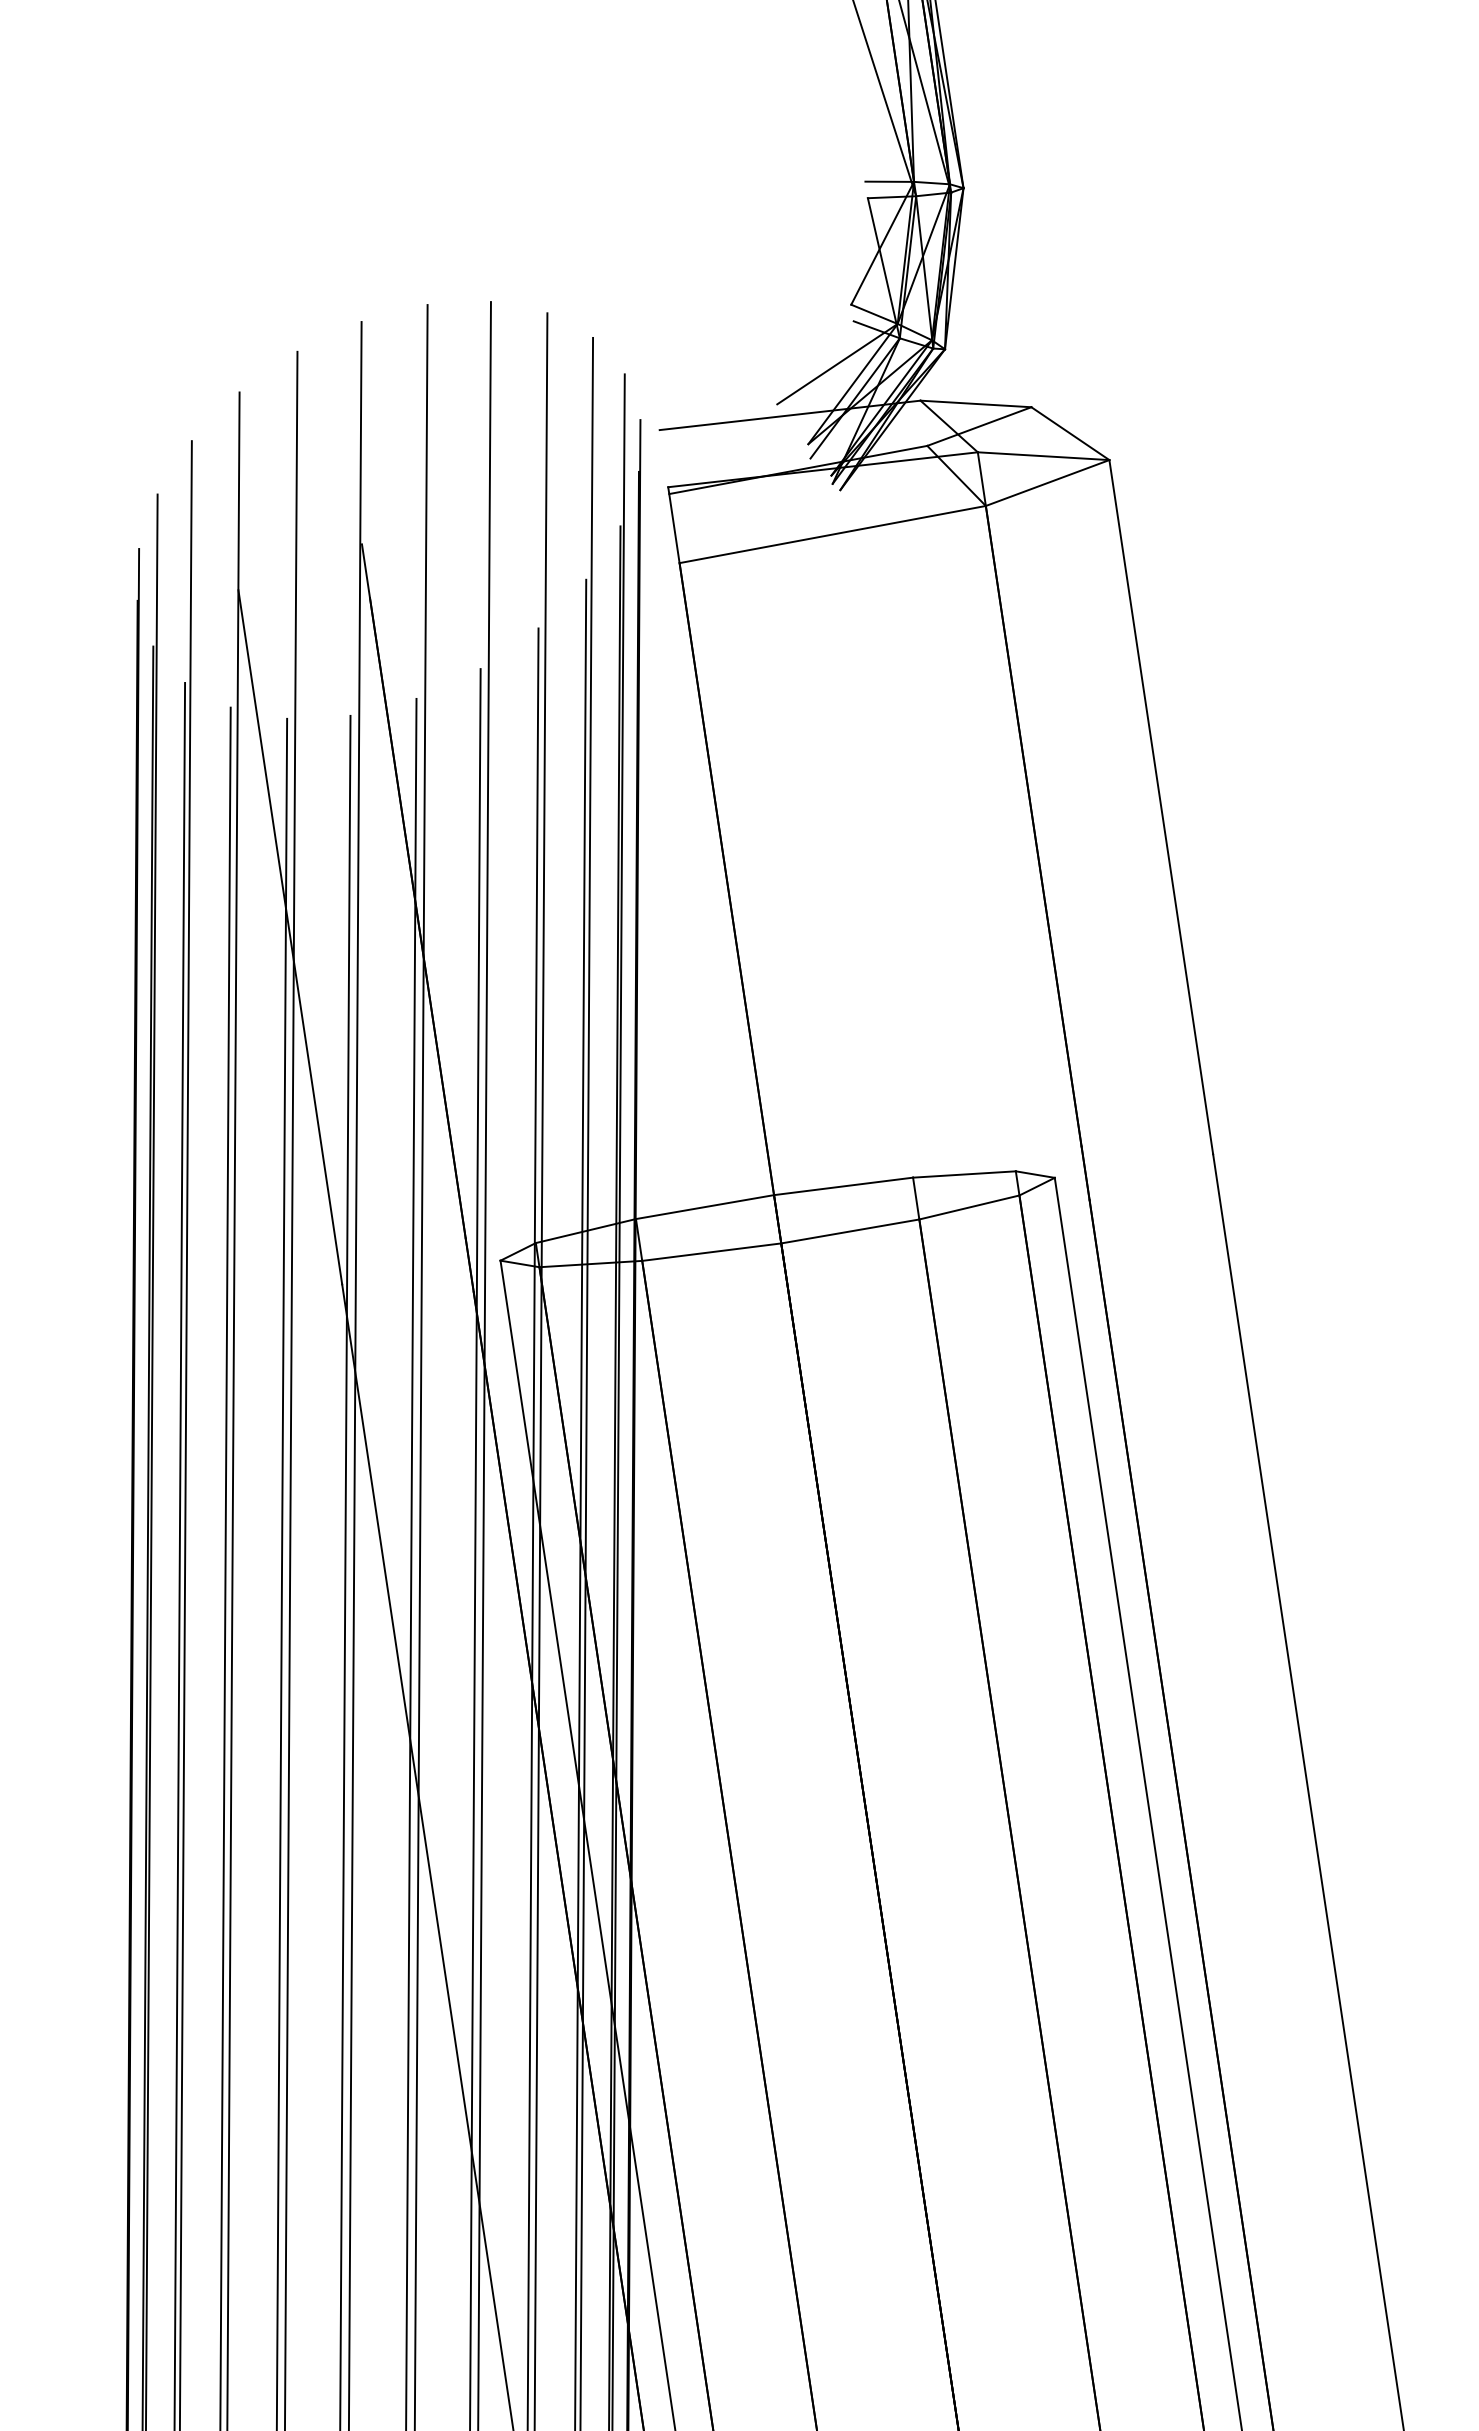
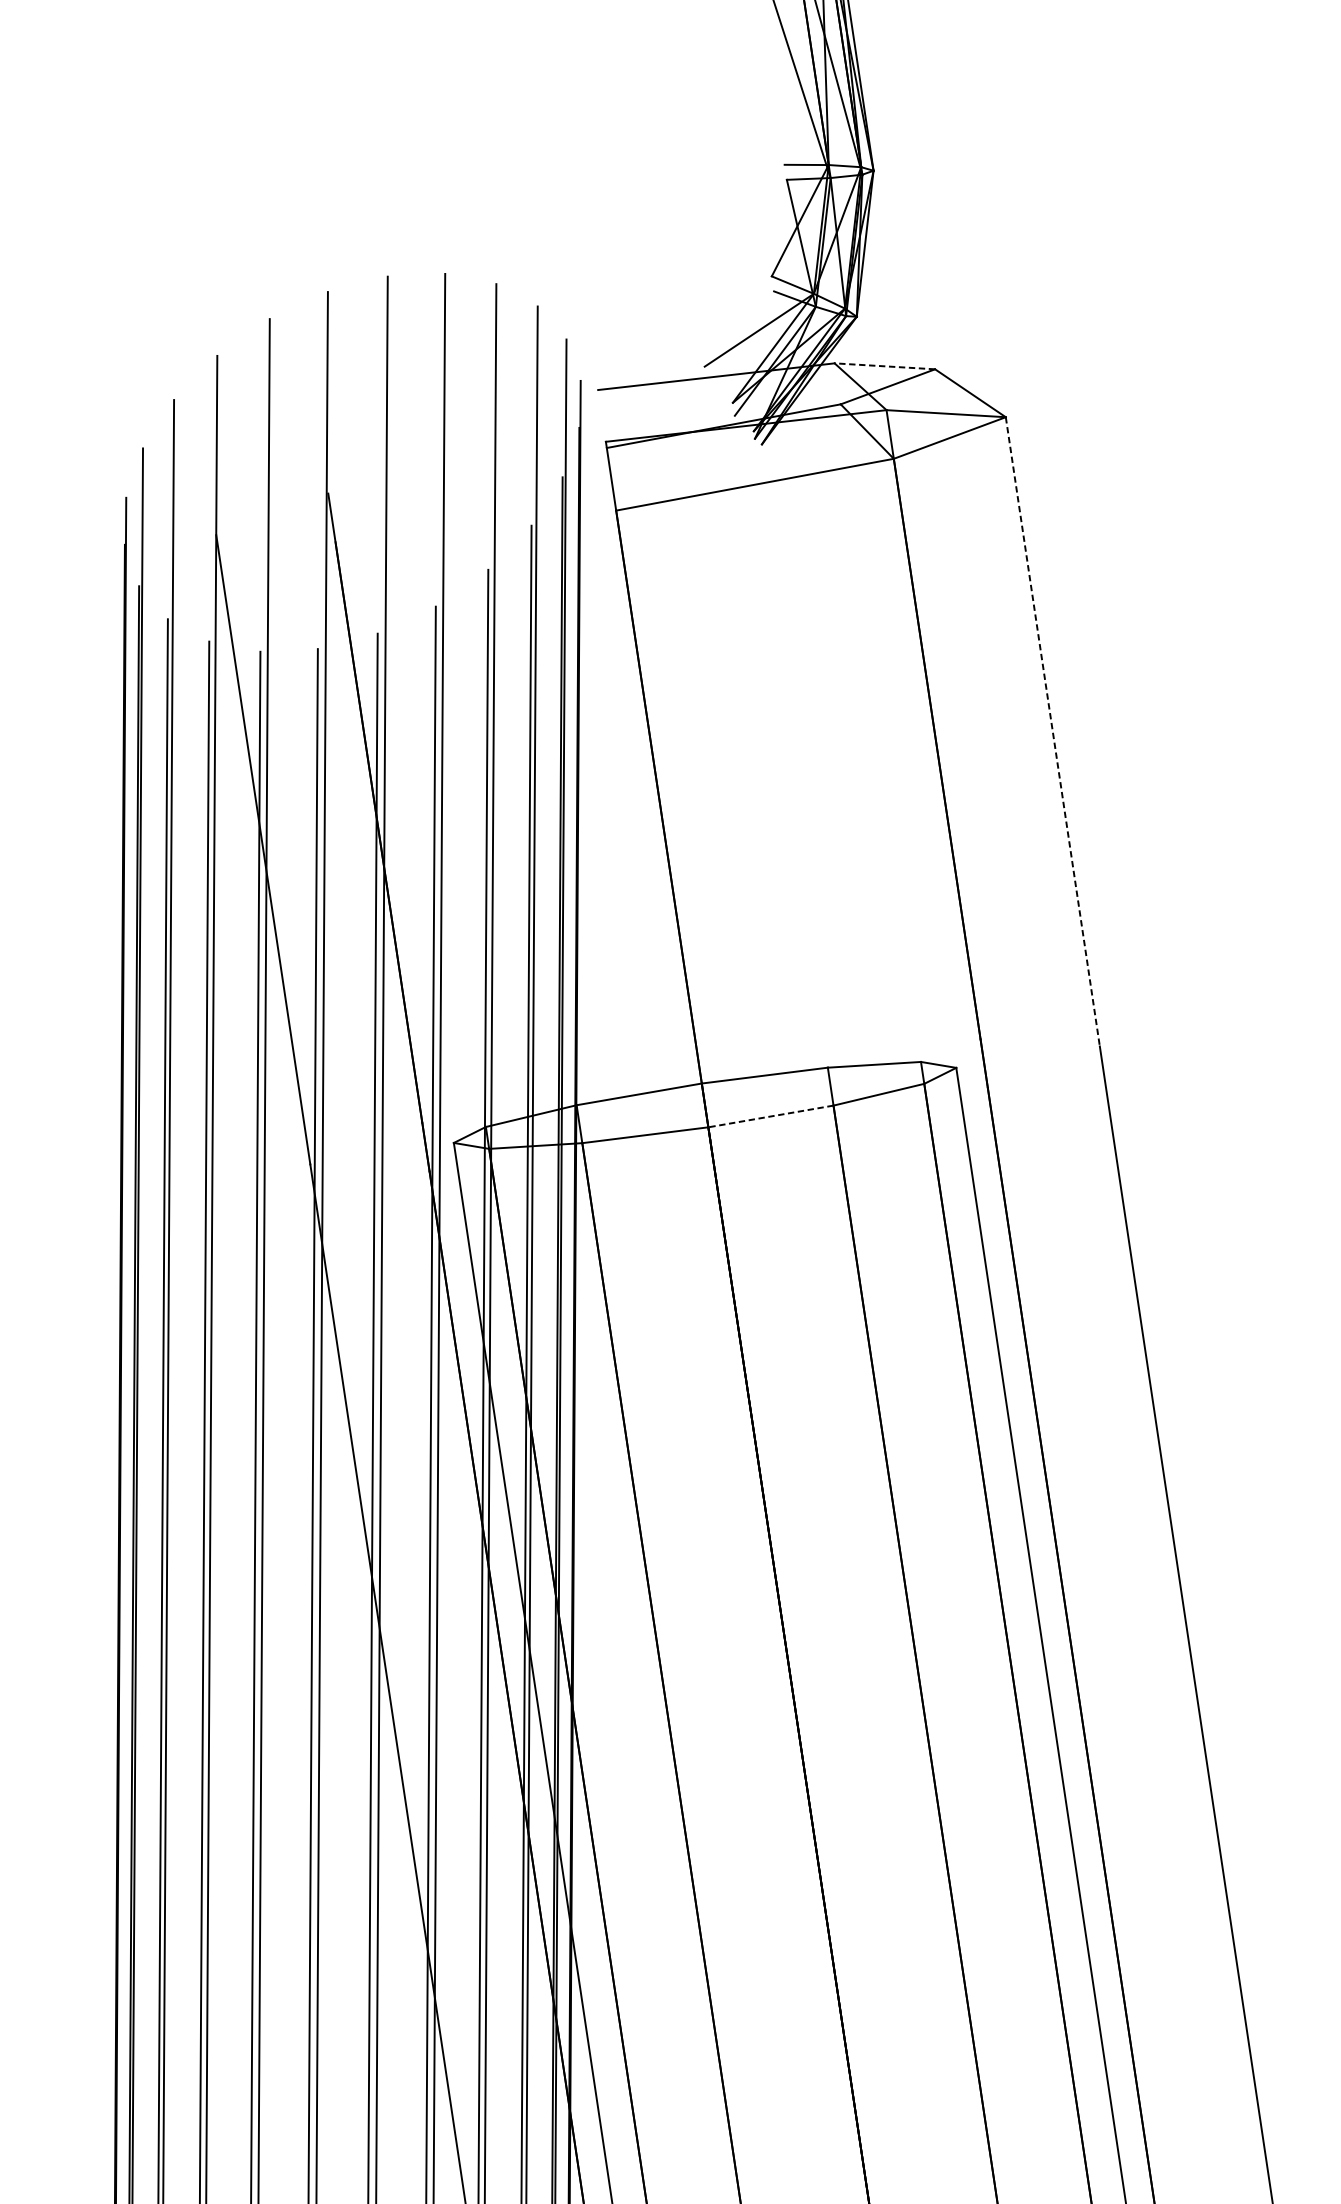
line: (975, 403) -> (884, 365), solid -> dashed
line: (1161, 807) -> (1053, 732), solid -> dashed
line: (849, 1231) -> (770, 1116), solid -> dashed

